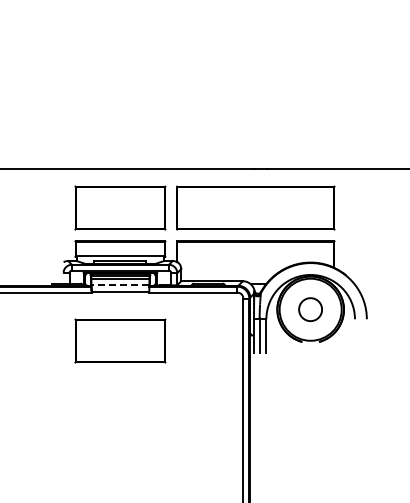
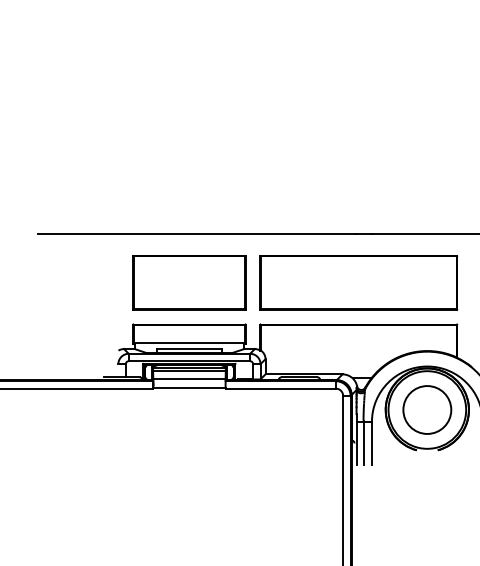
line: (120, 285) -> (189, 379), dashed -> solid
circle: (310, 309) -> (427, 409), size x1.67
part: (120, 340) -> (189, 448), removed

